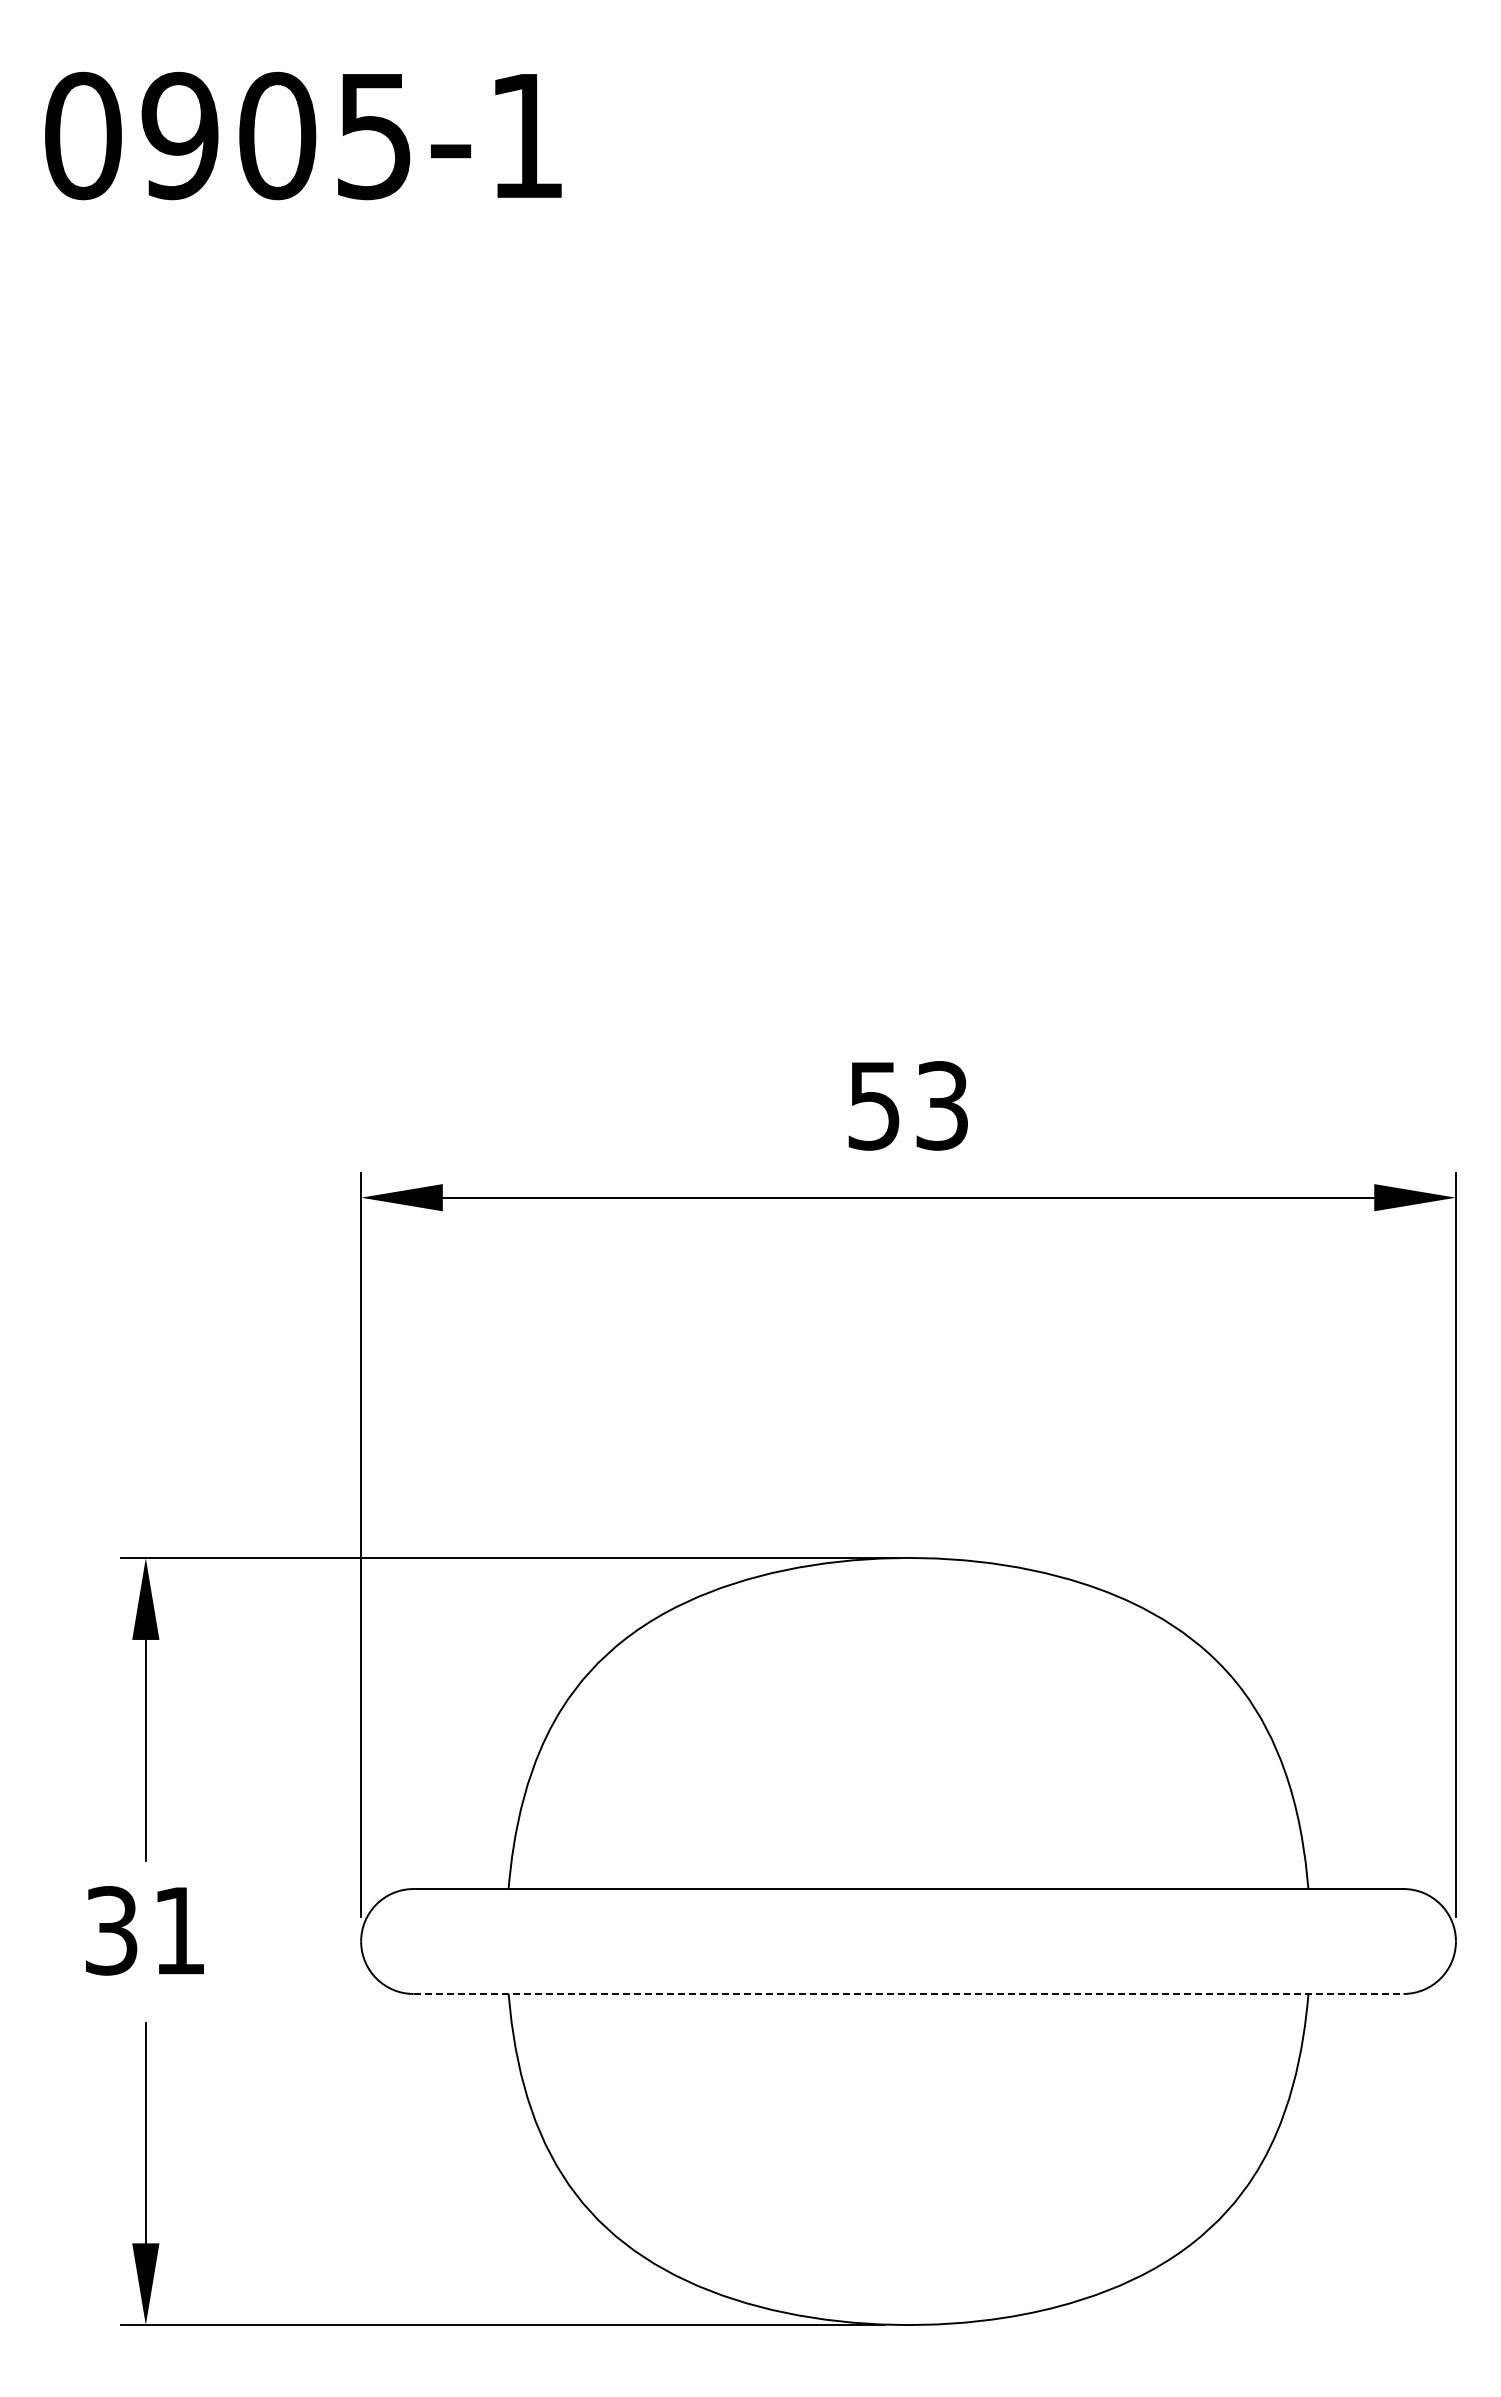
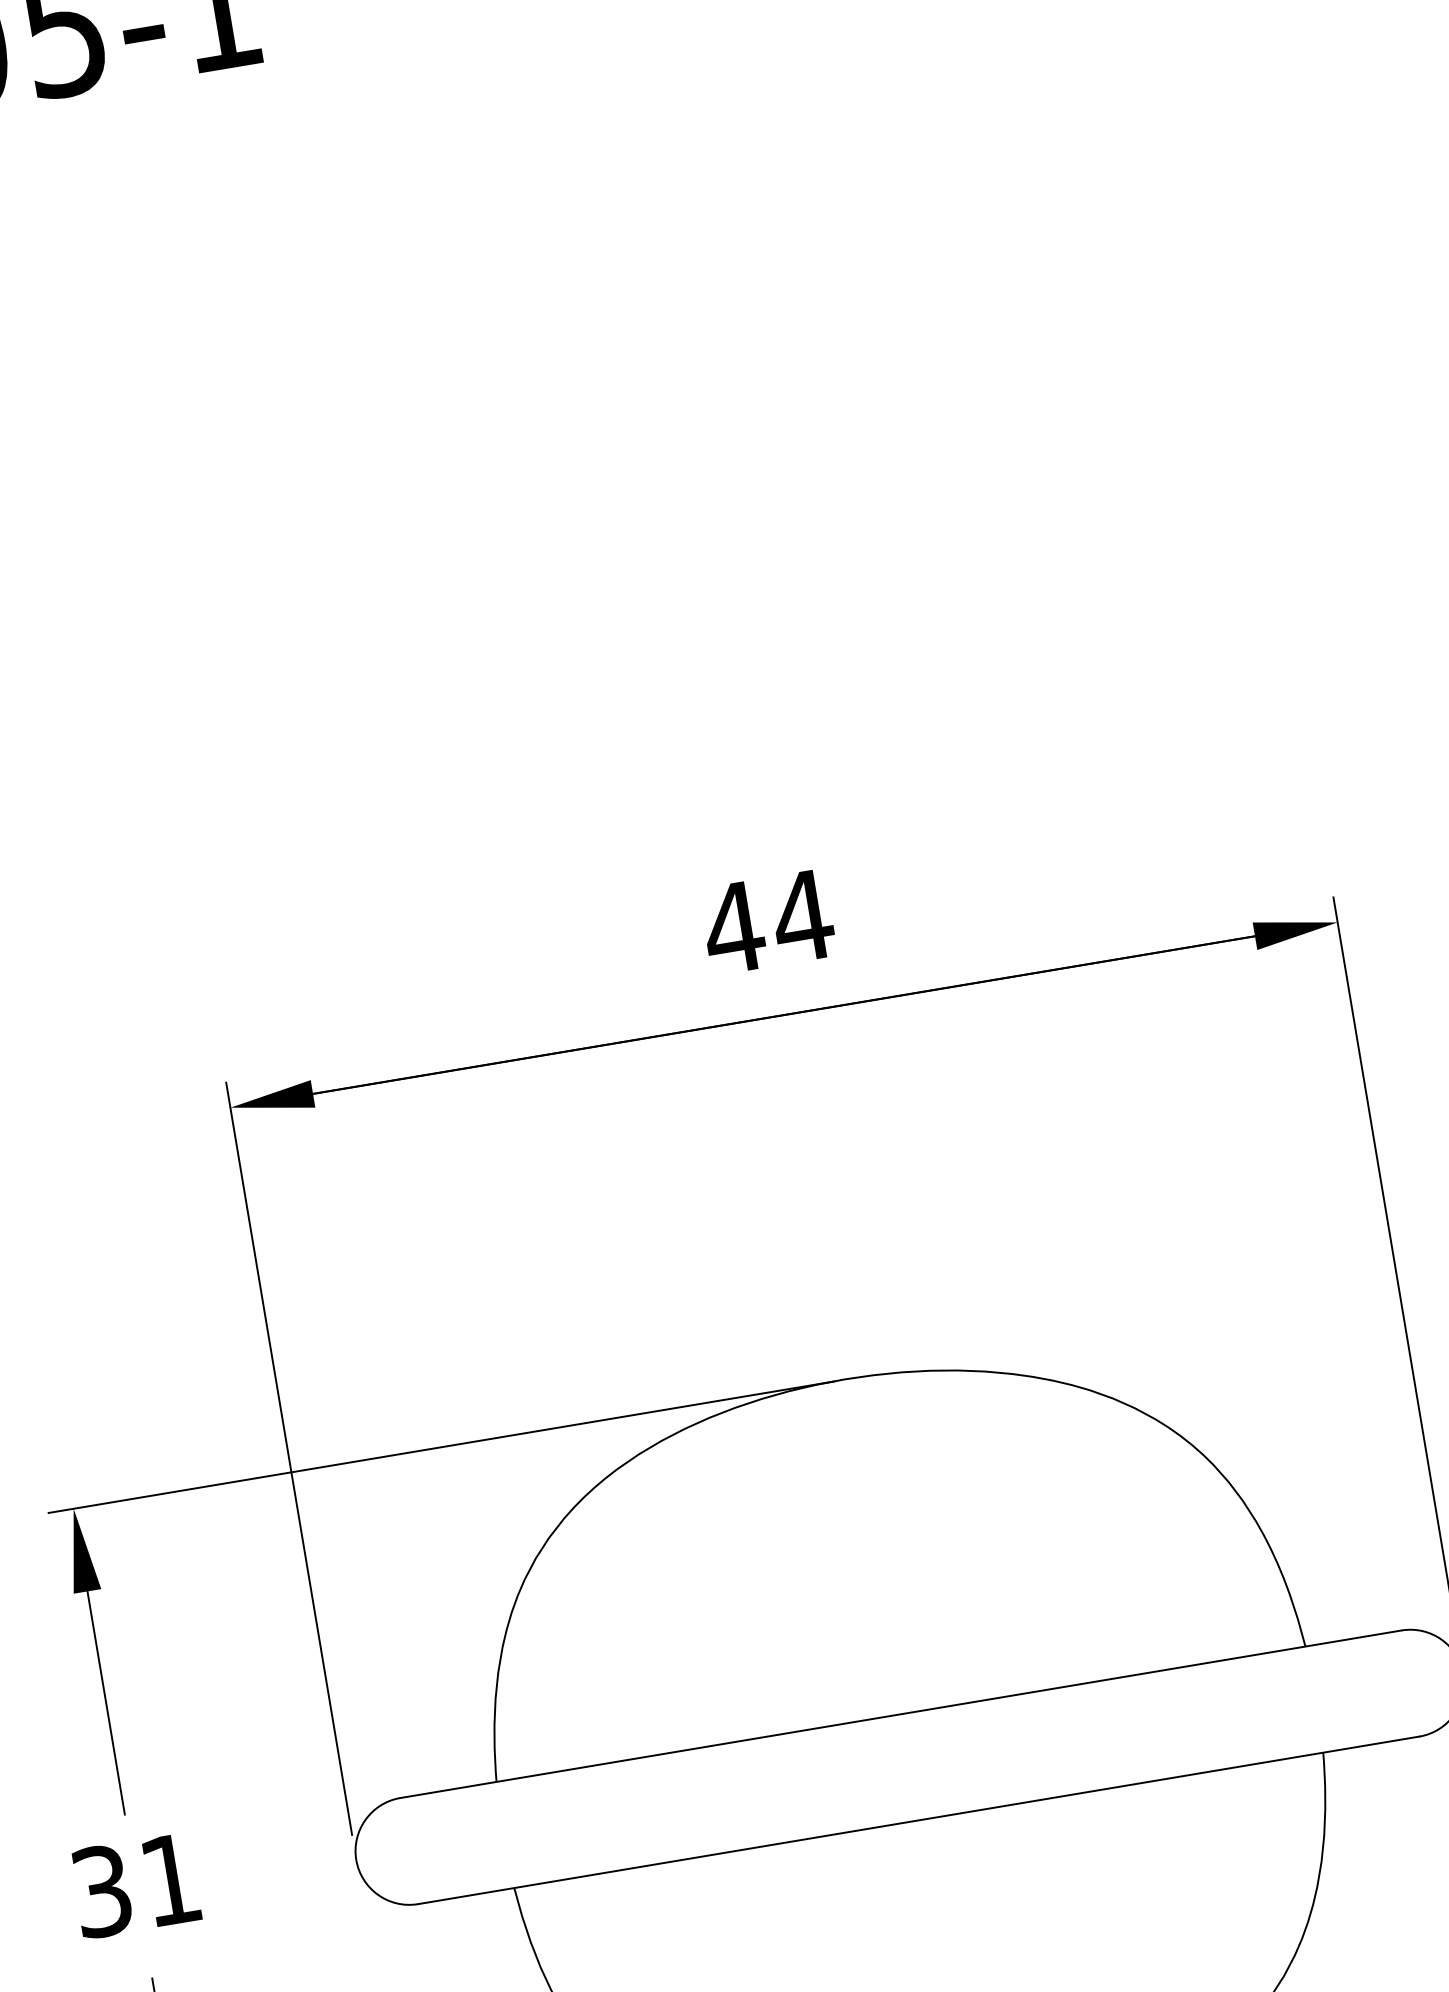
text: (907, 1105) -> (767, 922), 53 -> 44
line: (908, 1993) -> (918, 1819), dashed -> solid

